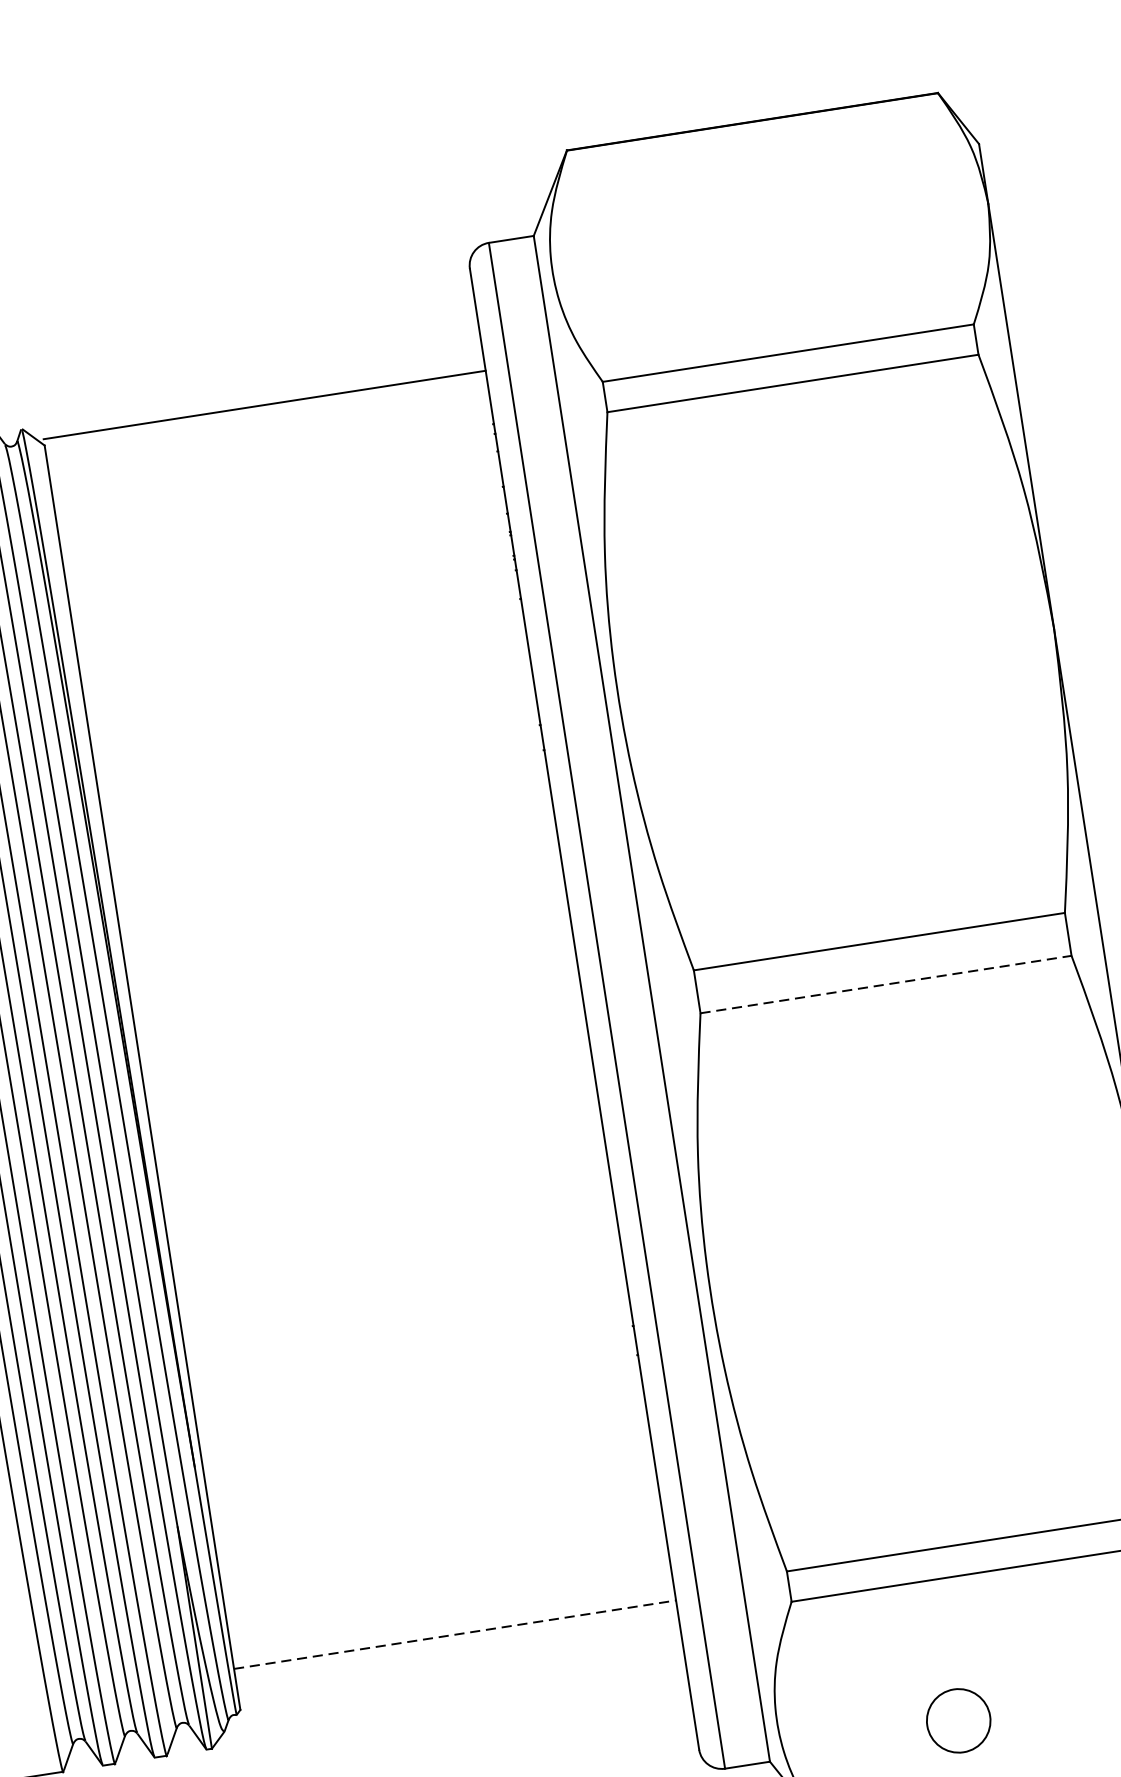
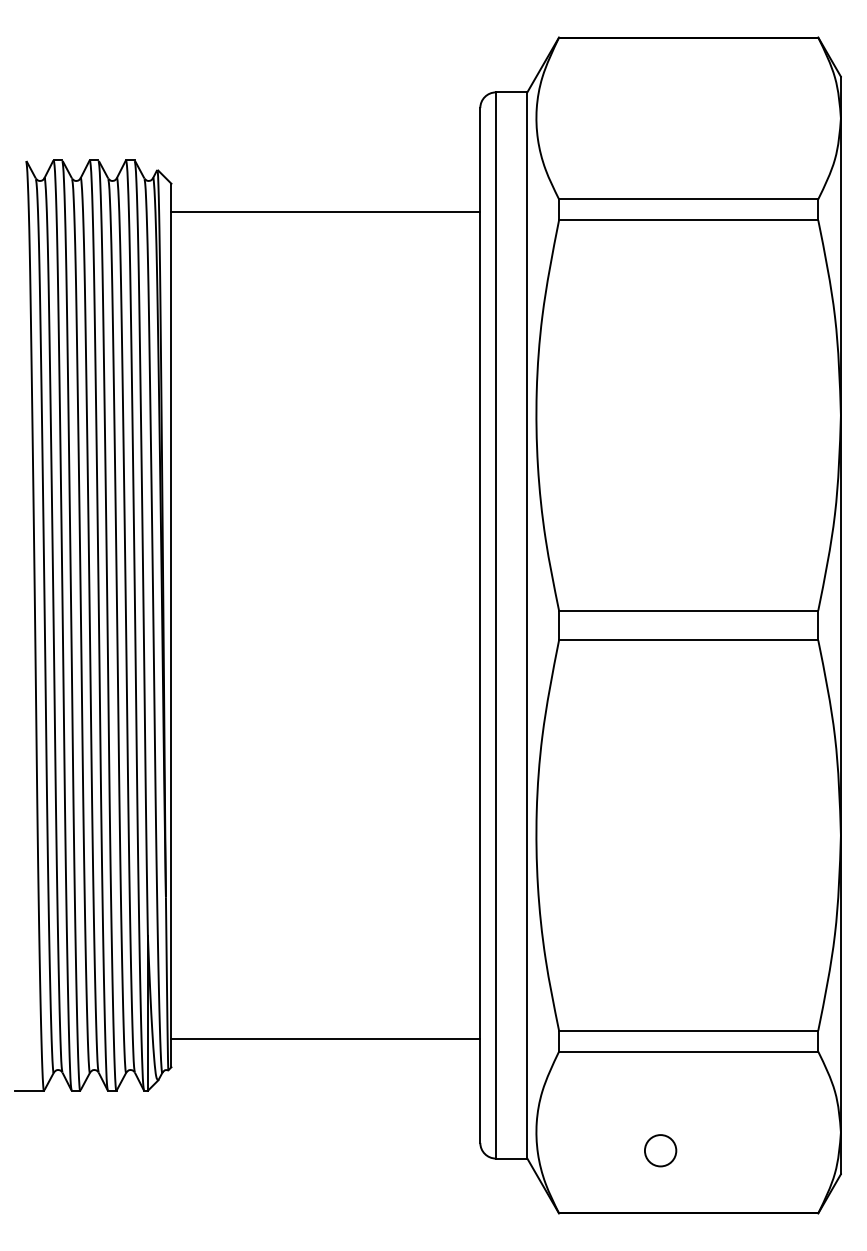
line: (264, 405) -> (325, 212), moved
line: (885, 984) -> (688, 640), dashed -> solid
line: (455, 1634) -> (326, 1038), dashed -> solid
circle: (958, 1720) -> (660, 1150), size x0.71

